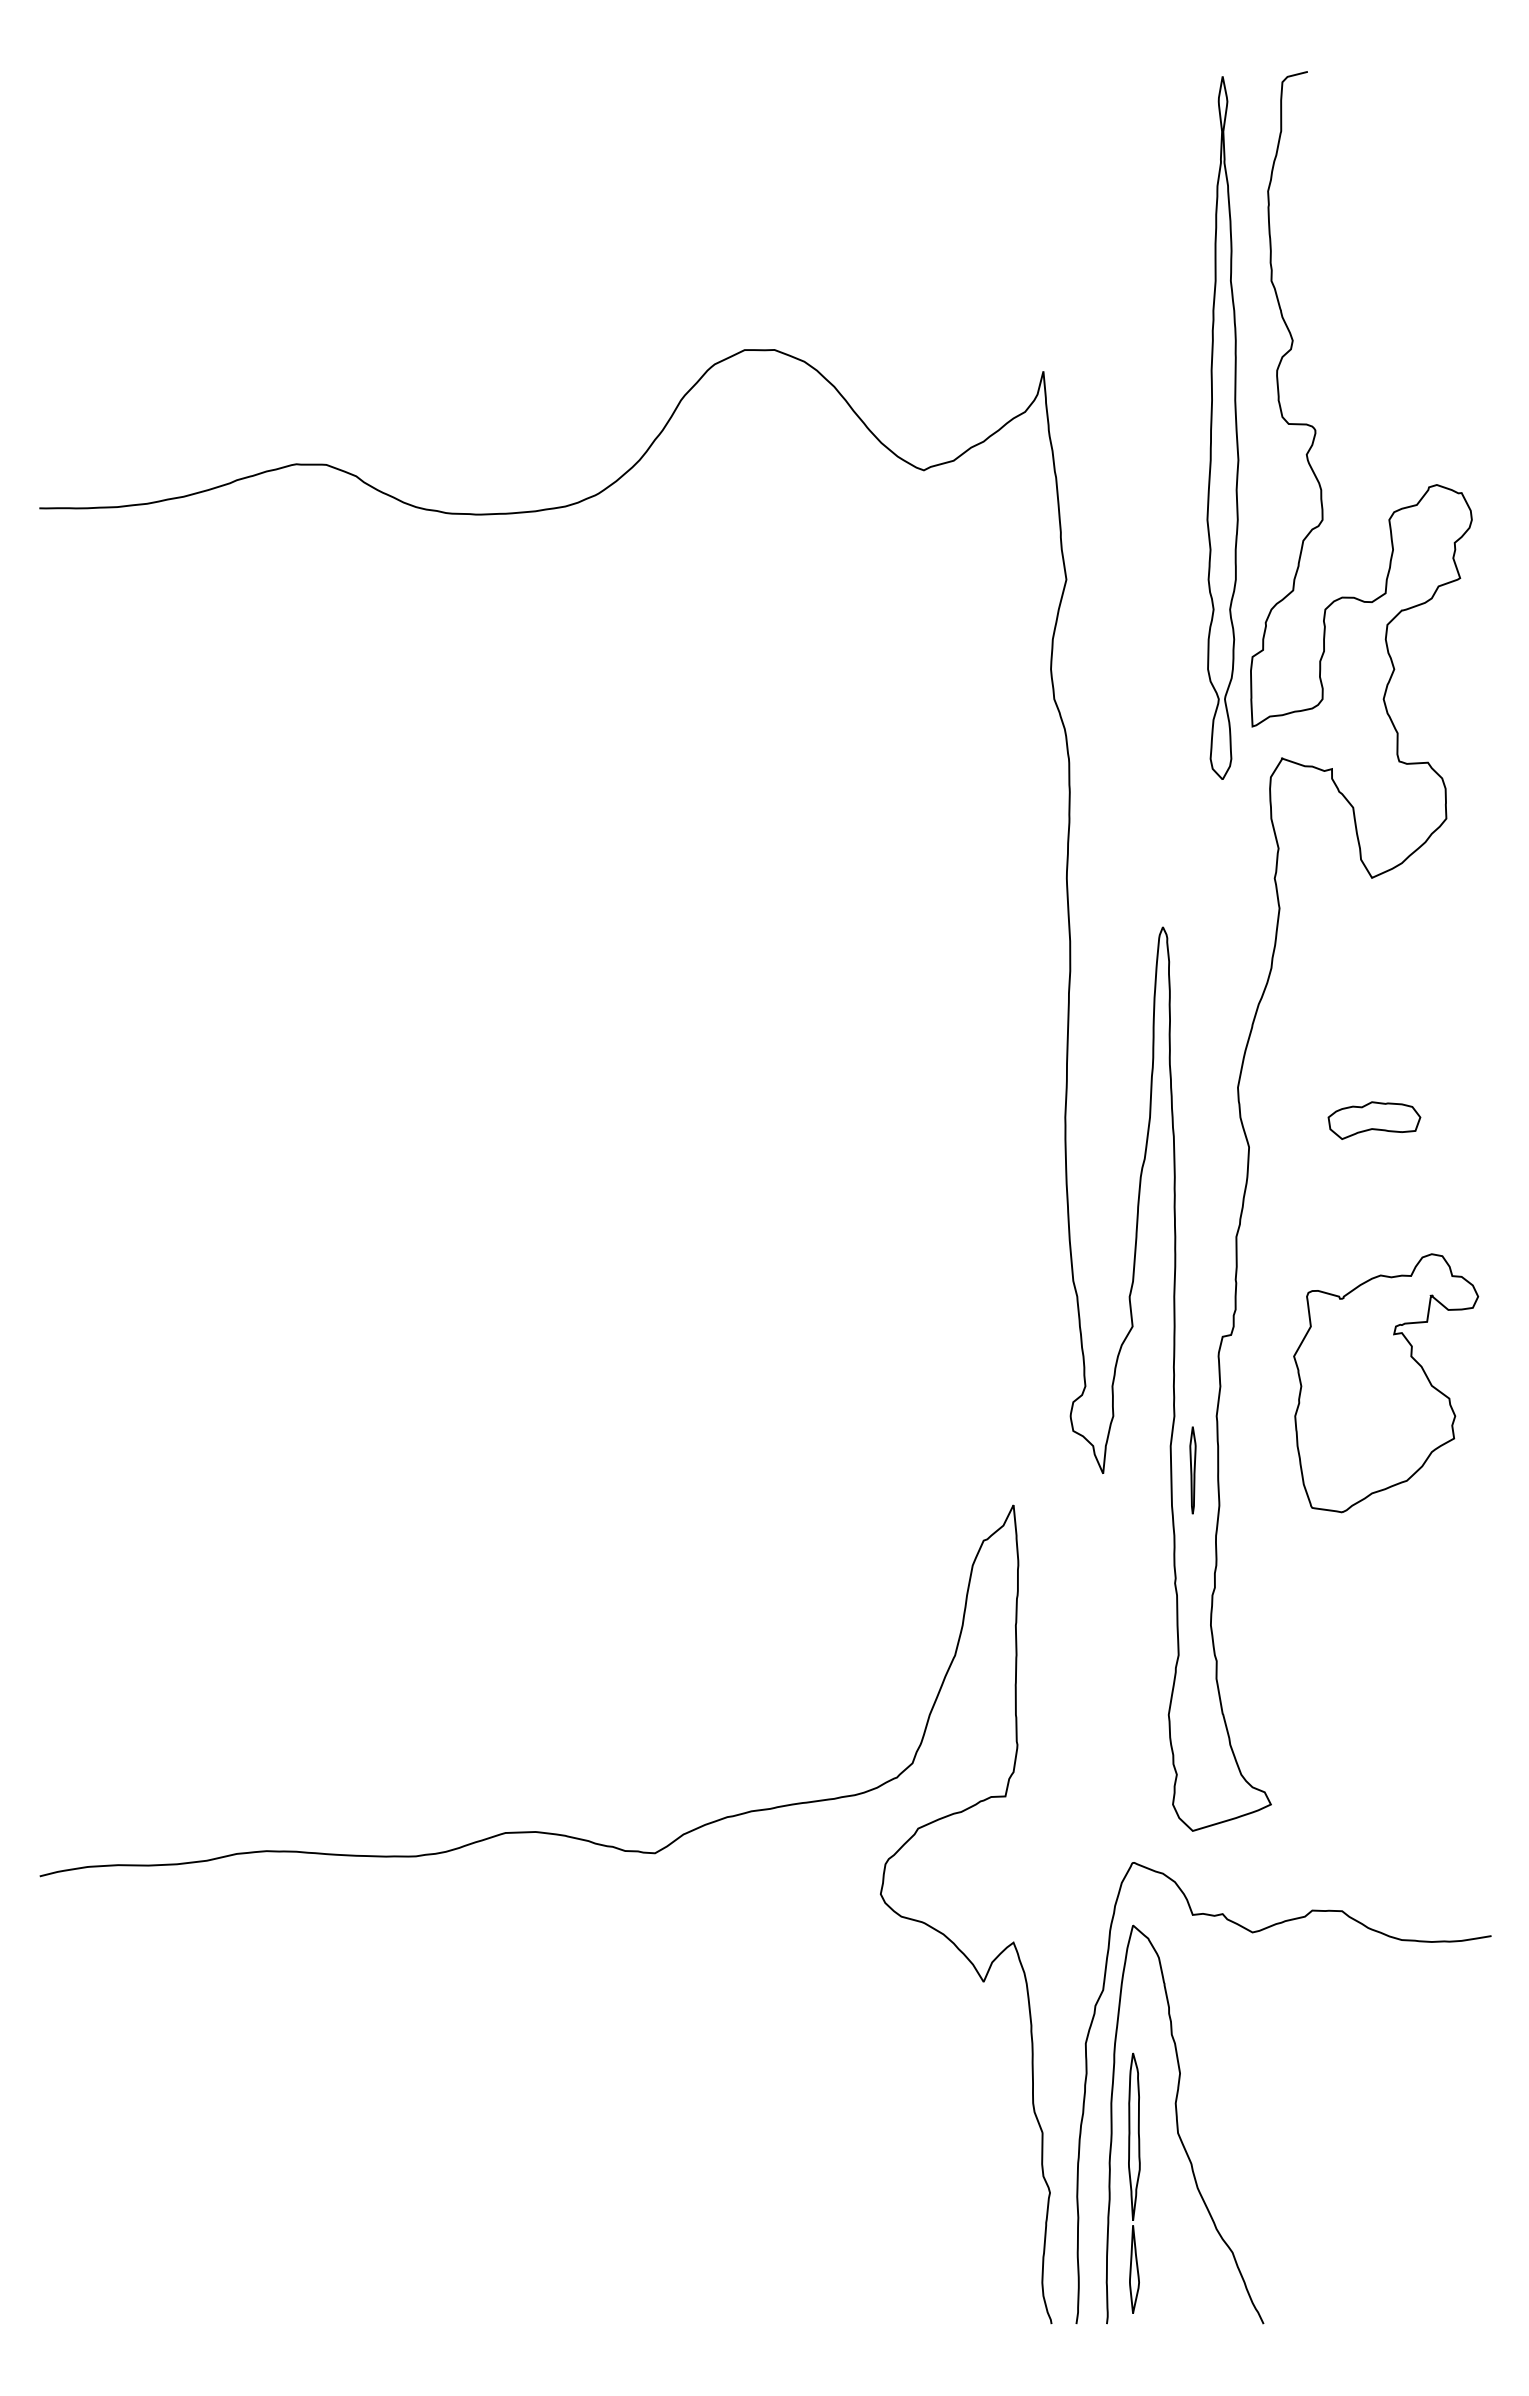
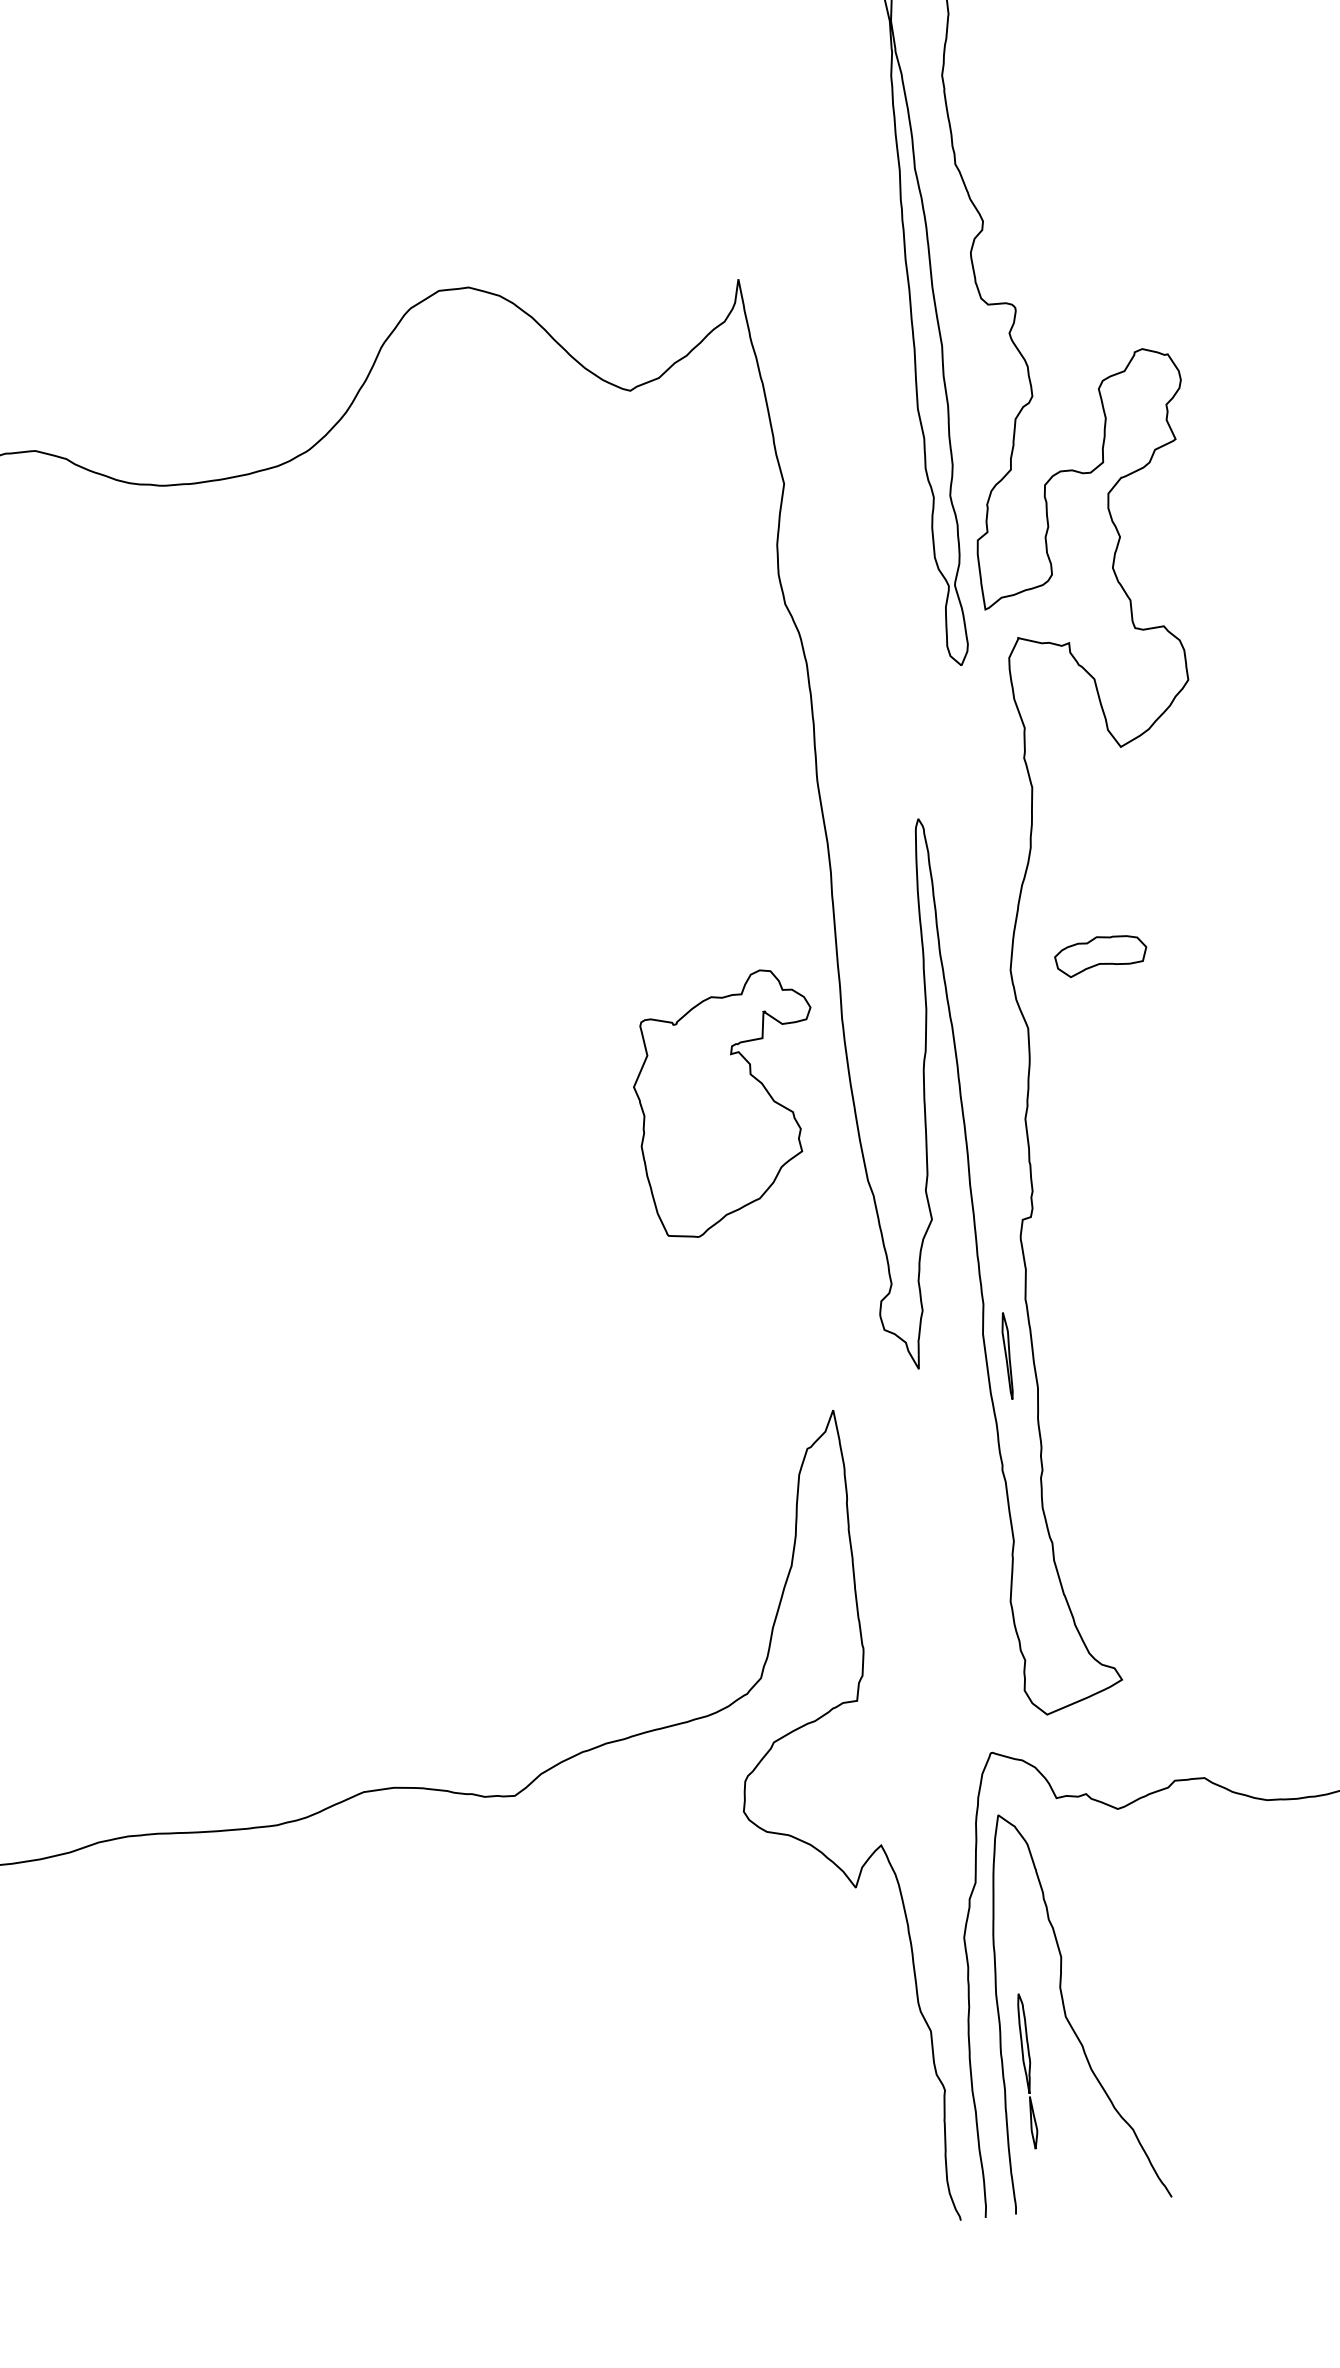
part: (1374, 1120) -> (1101, 955), moved
part: (1386, 1383) -> (728, 1103), moved
part: (1134, 2182) -> (1027, 2070), size x0.6

